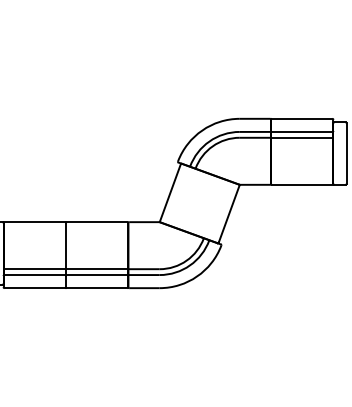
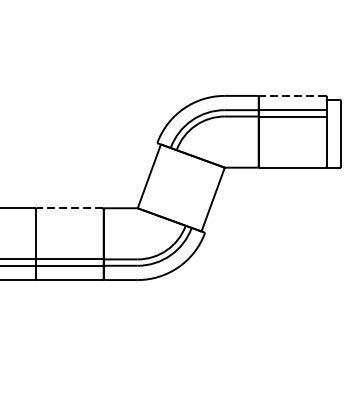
line: (301, 118) -> (291, 95), solid -> dashed
line: (96, 222) -> (68, 208), solid -> dashed

